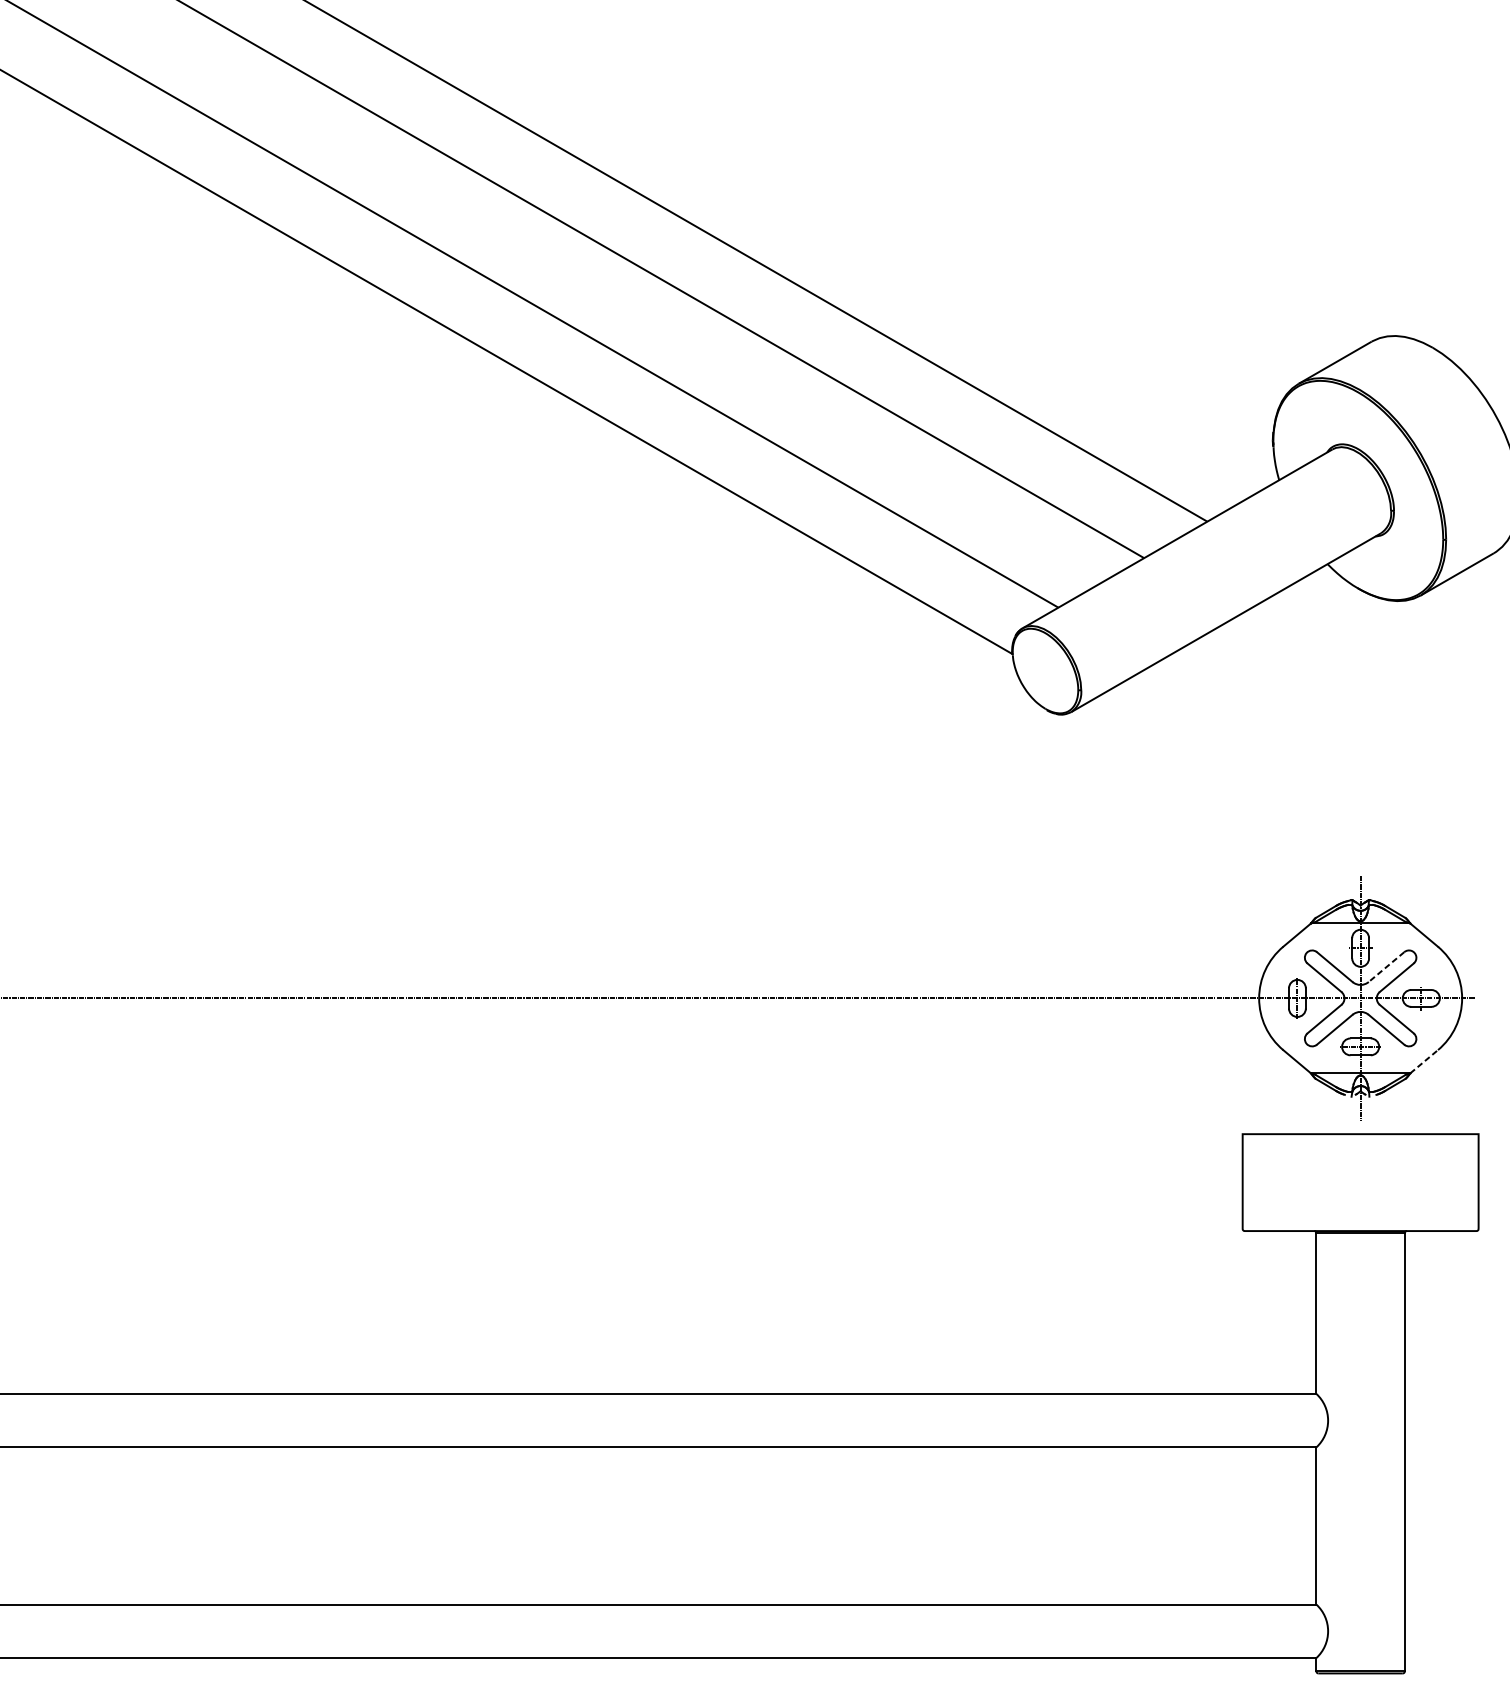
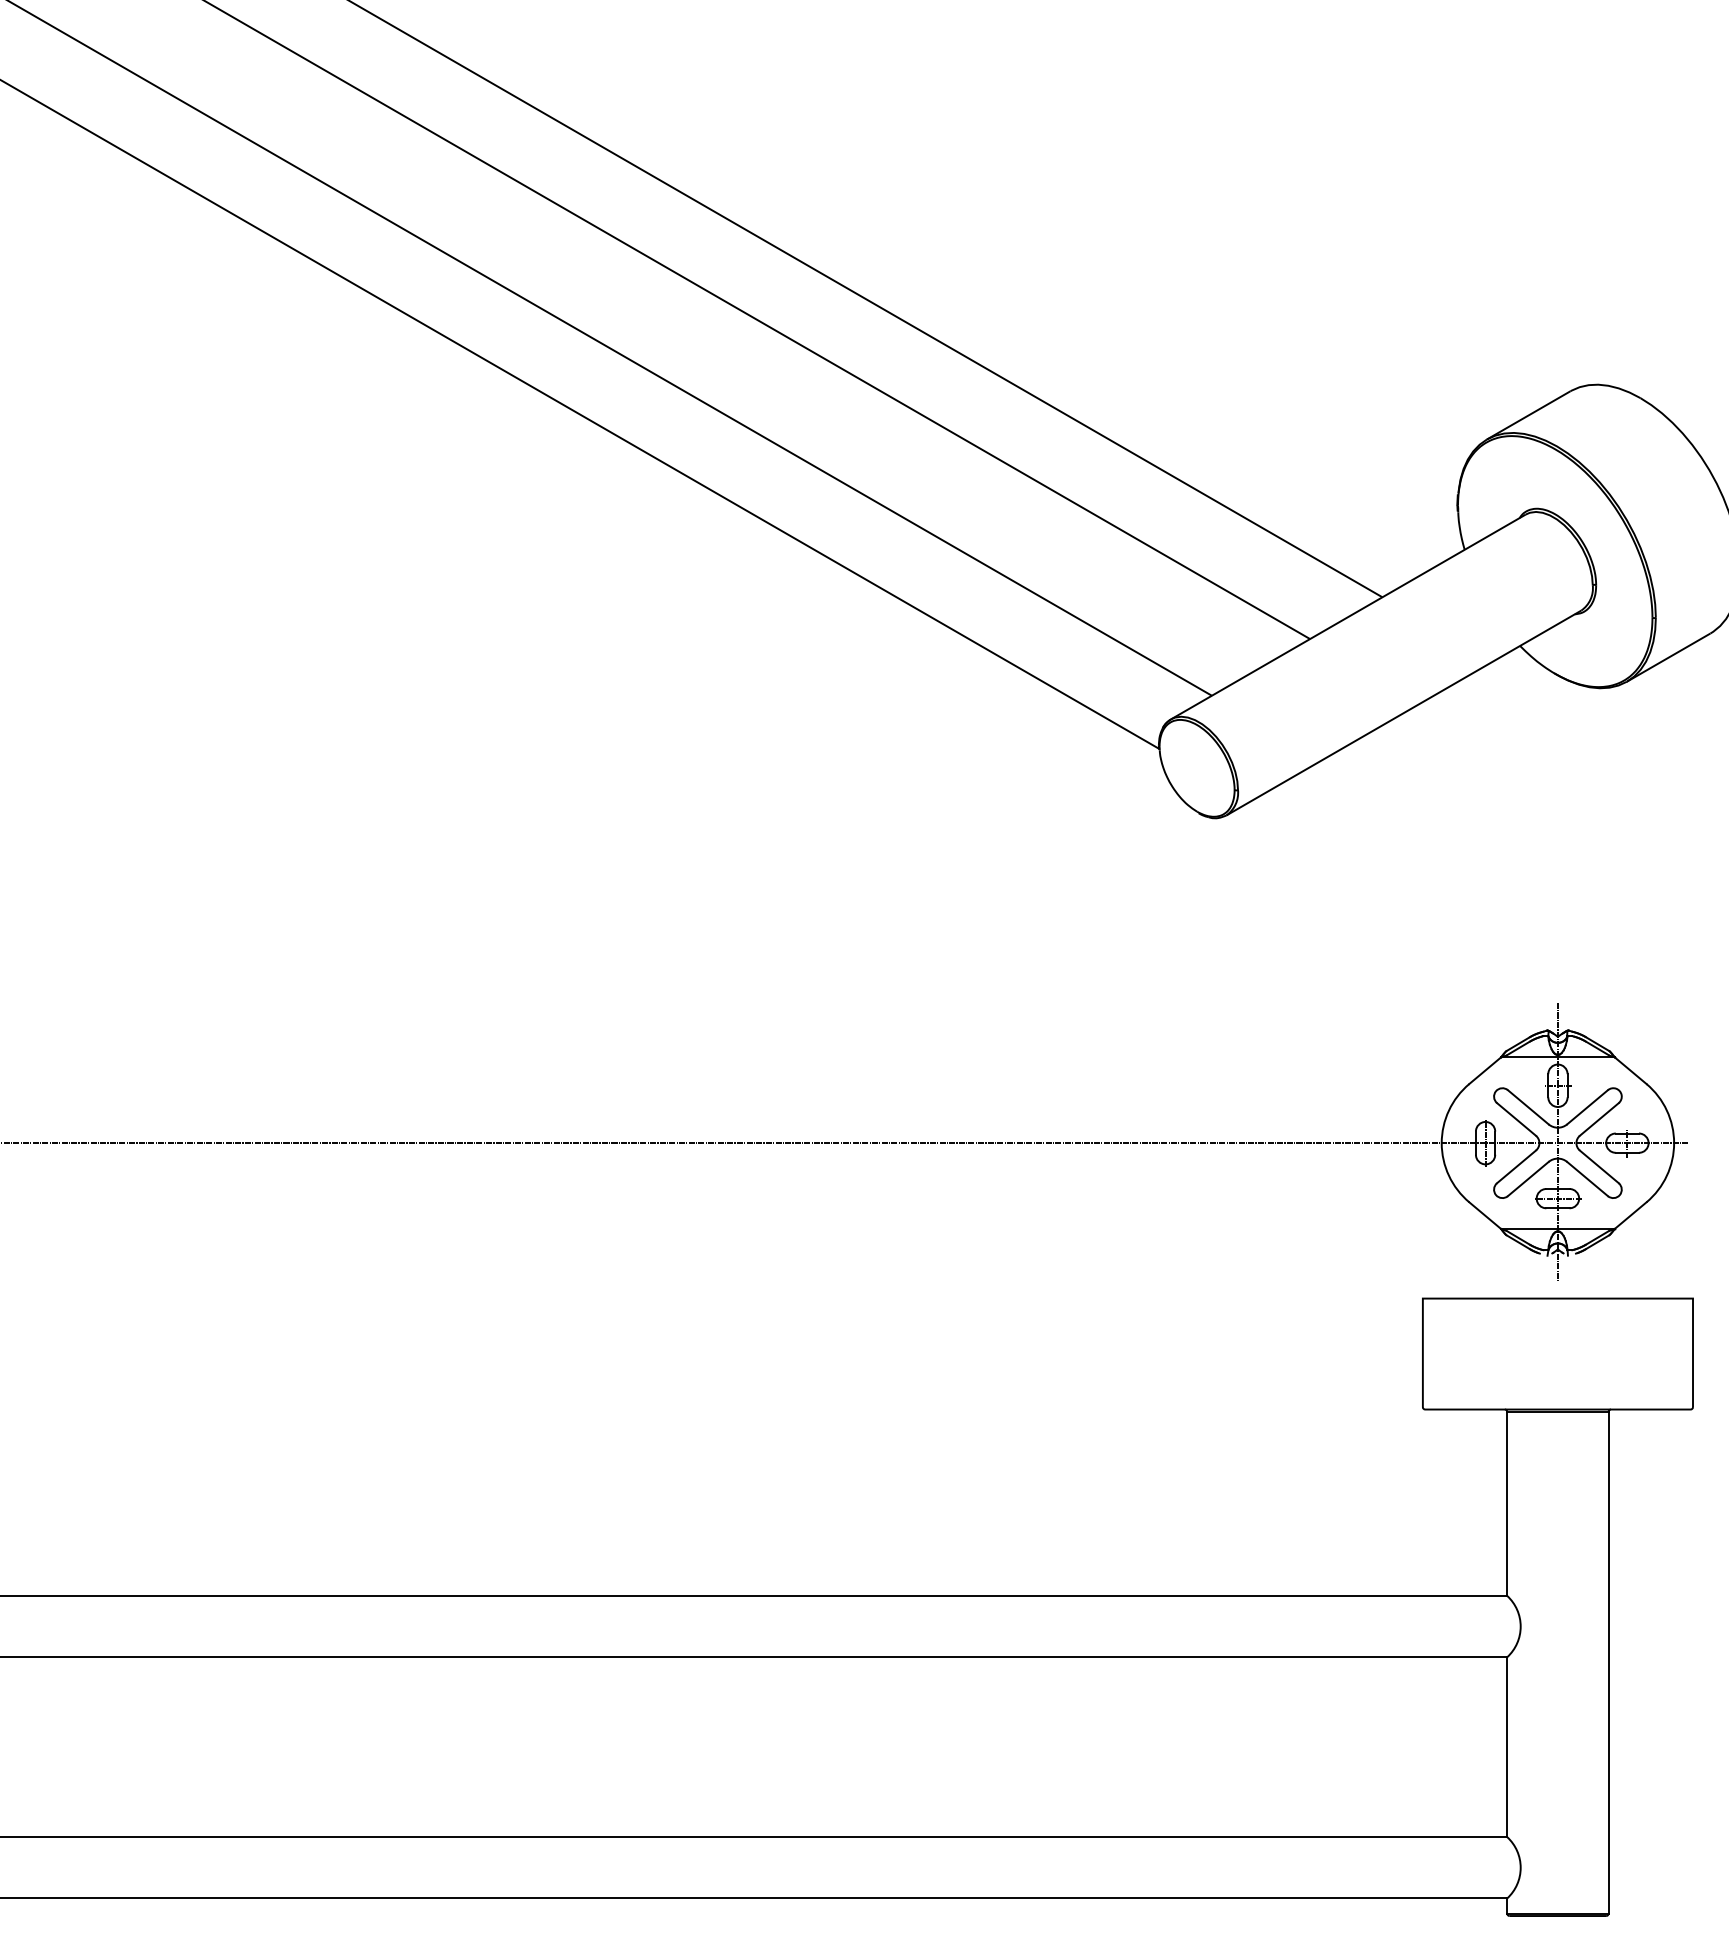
line: (1386, 967) -> (1587, 1107), dashed -> solid
line: (1424, 1061) -> (1630, 1215), dashed -> solid

